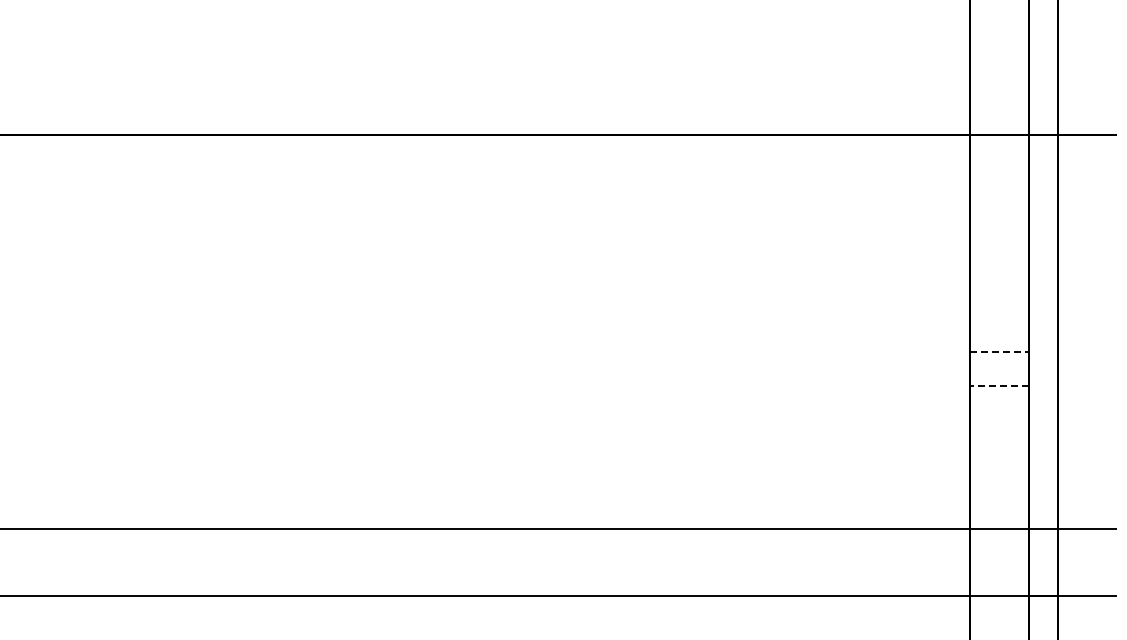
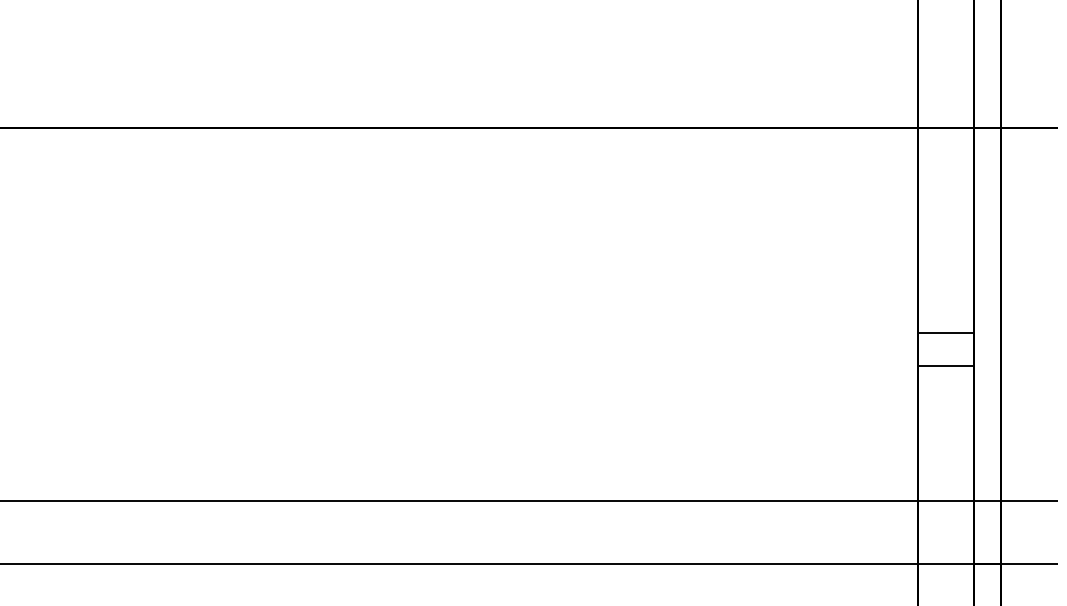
line: (999, 352) -> (946, 333), dashed -> solid
line: (999, 386) -> (946, 365), dashed -> solid

